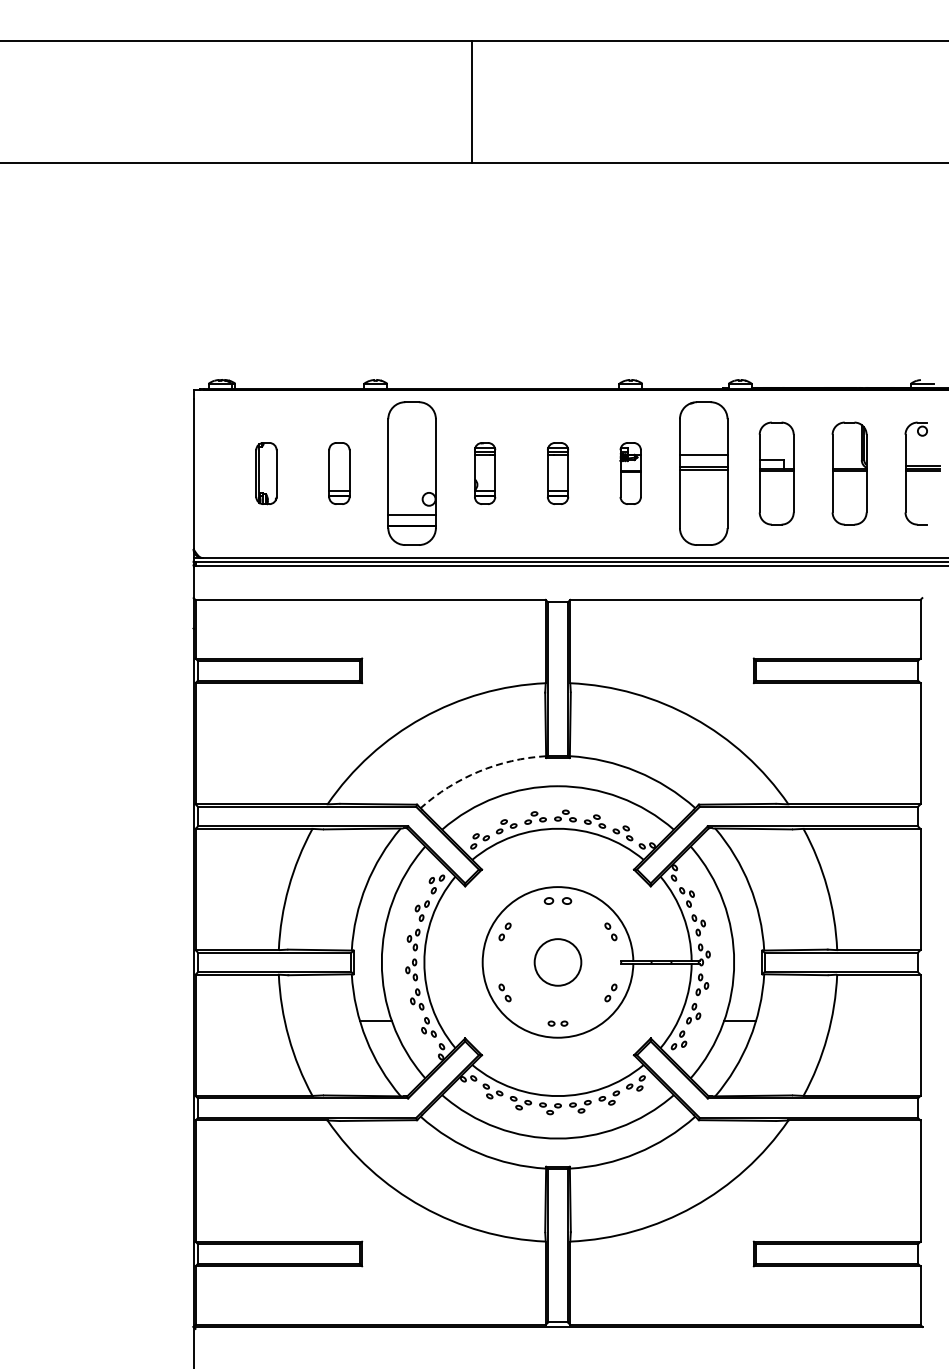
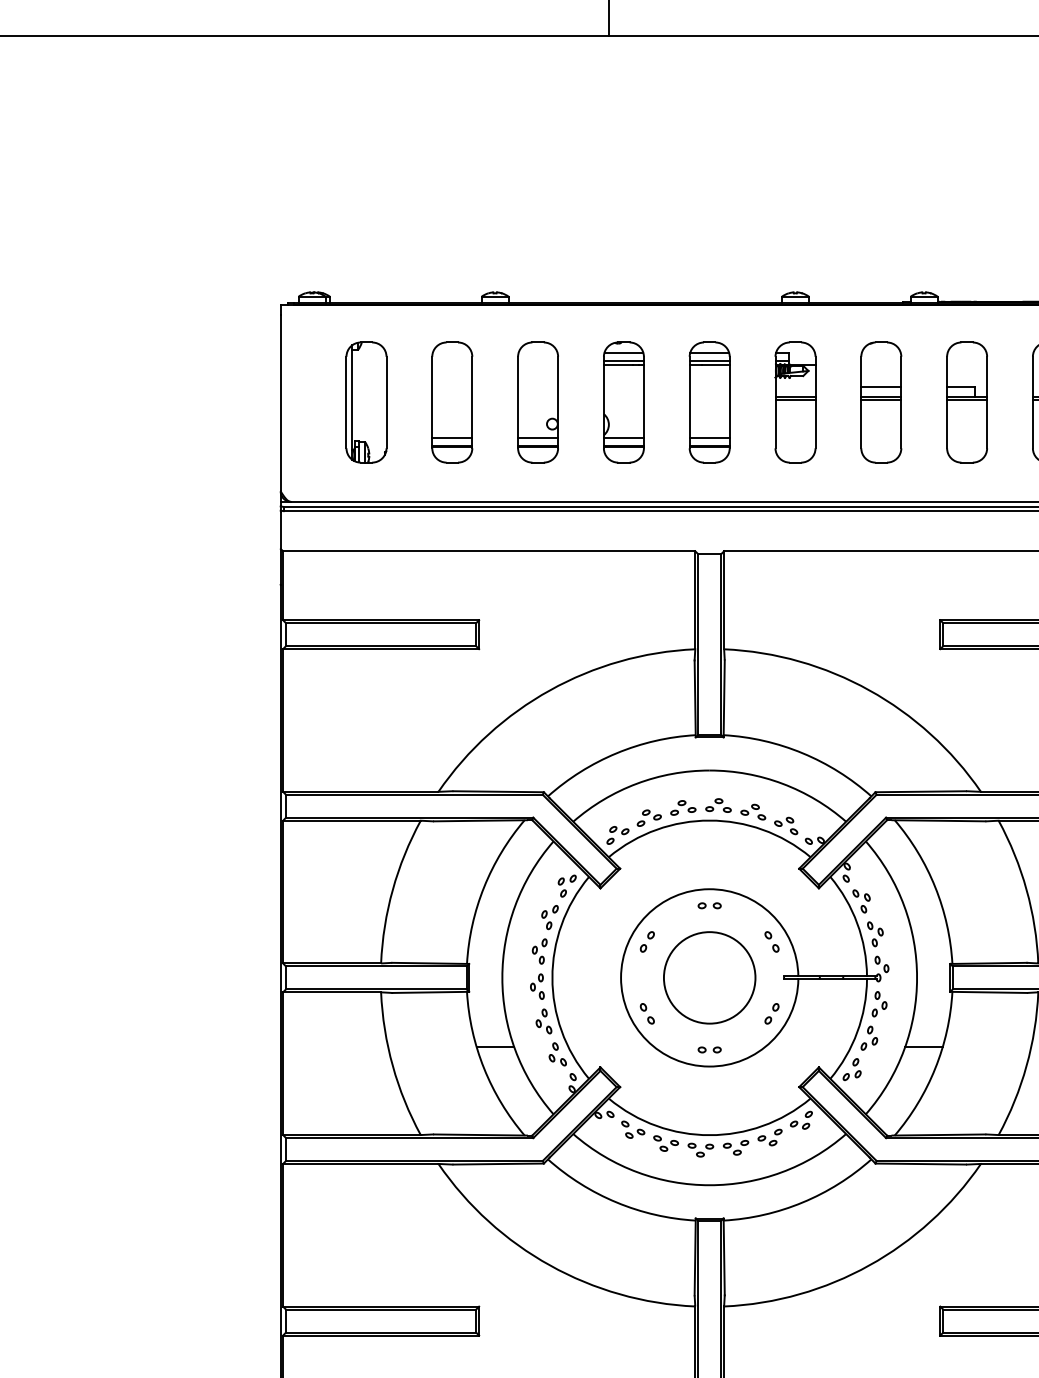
part: (266, 473) -> (366, 402), size x1.67
part: (339, 473) -> (452, 402), size x1.67
part: (412, 473) -> (538, 402), size x0.71
part: (484, 473) -> (623, 402), size x1.67
part: (557, 473) -> (709, 402), size x1.67
part: (630, 473) -> (795, 402), size x1.67
part: (703, 473) -> (880, 402), size x0.71
arc: (478, 771) -> (616, 753), dashed -> solid
part: (557, 901) -> (709, 906), size x0.71
circle: (557, 962) -> (709, 977), size x1.67

